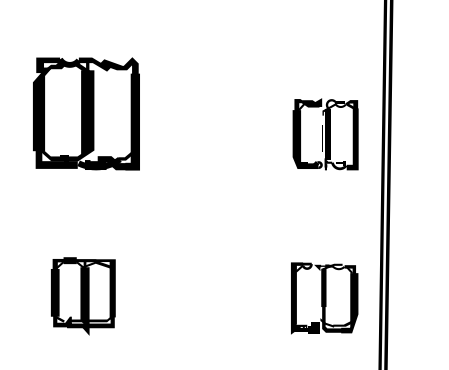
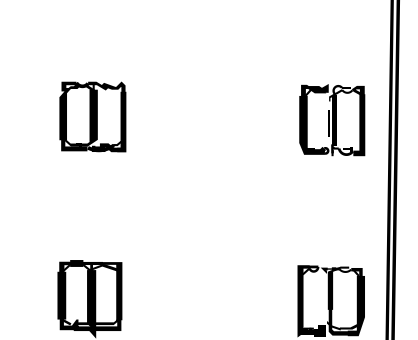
part: (85, 114) -> (92, 117), size x0.62
part: (325, 134) -> (332, 120), moved

